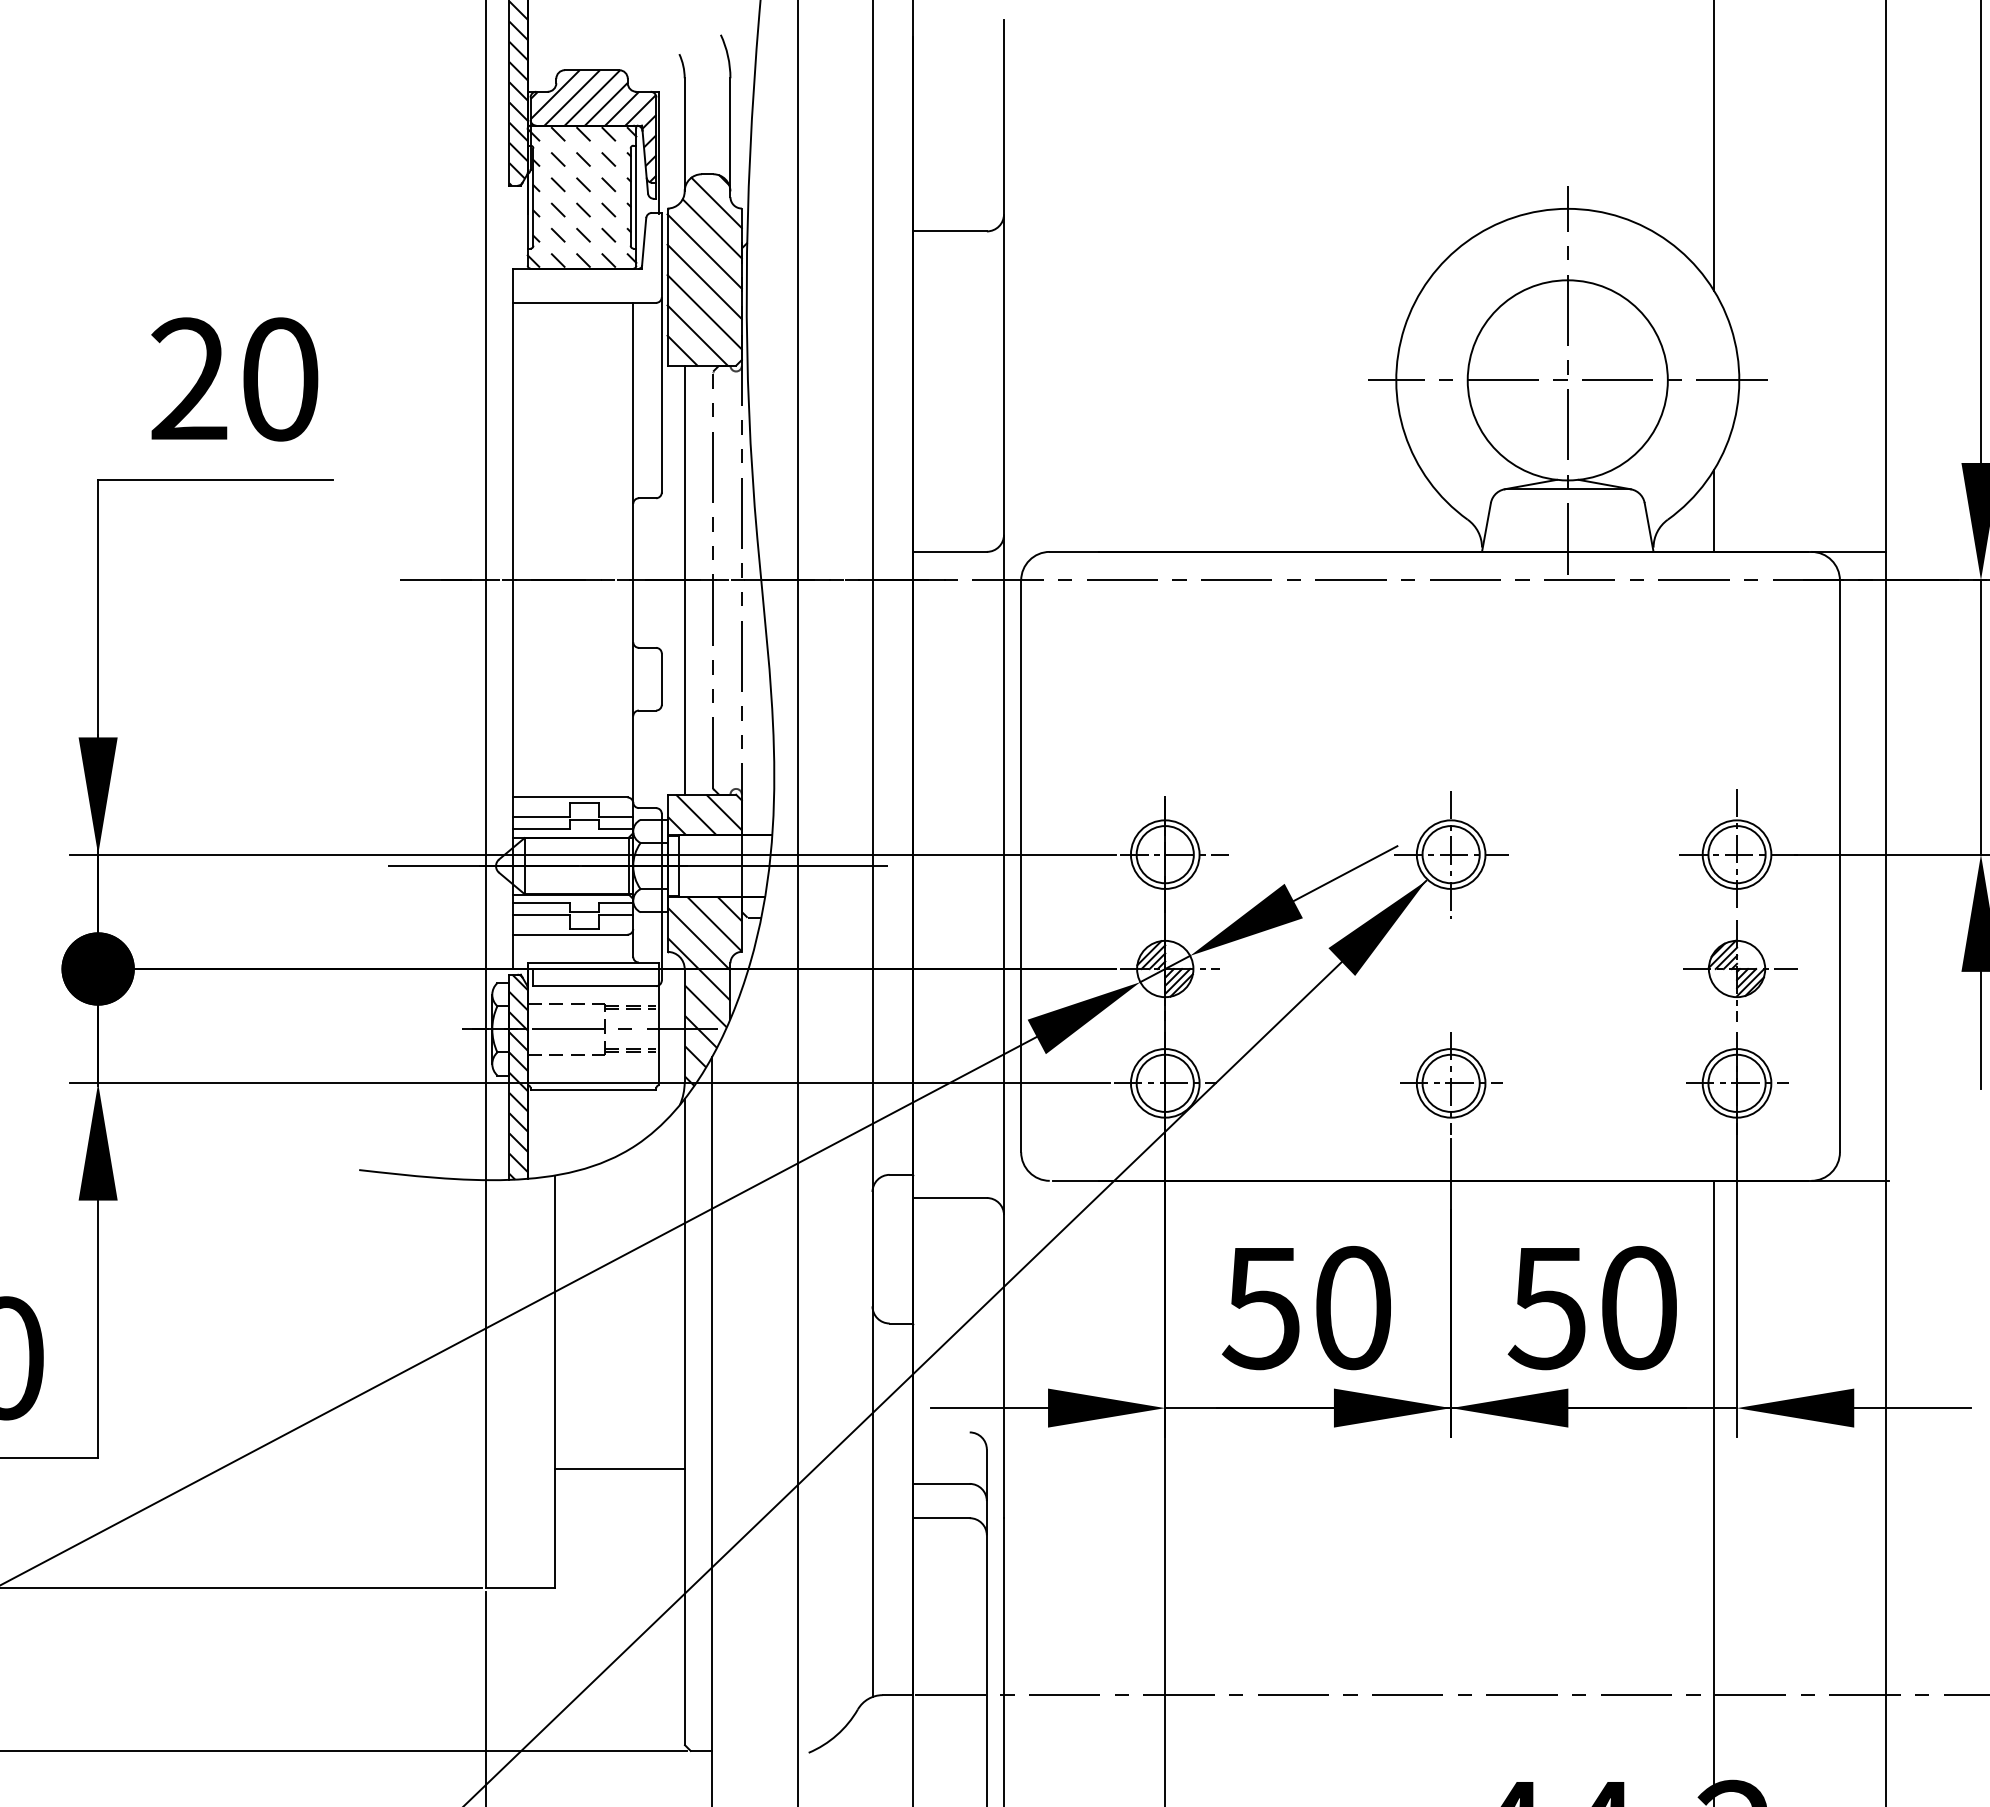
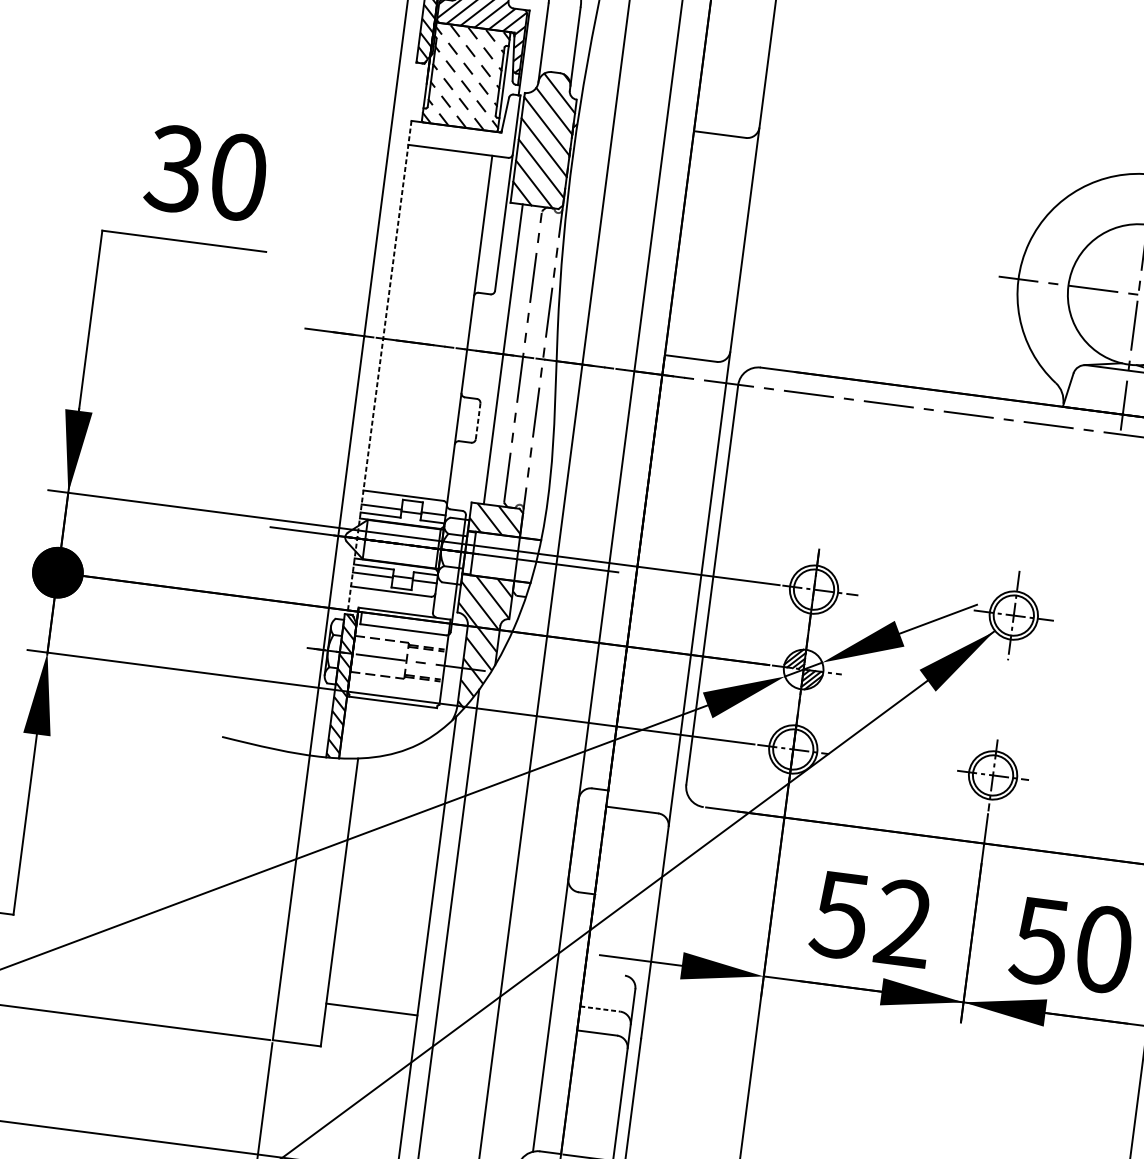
text: (188, 379) -> (174, 168), 20 -> 30
line: (513, 619) -> (379, 366), solid -> dashed
line: (661, 679) -> (477, 421), solid -> dashed
text: (1352, 1308) -> (903, 923), 50 -> 52
line: (619, 1469) -> (371, 1009), moved
line: (941, 1483) -> (600, 1008), solid -> dashed

